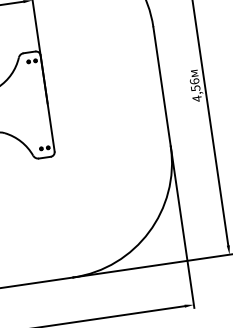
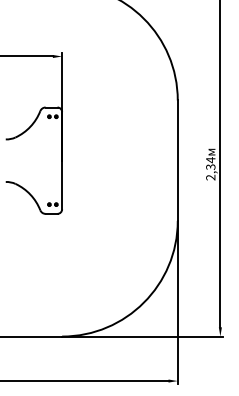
text: (195, 89) -> (210, 168), 4,56 -> 2,34

